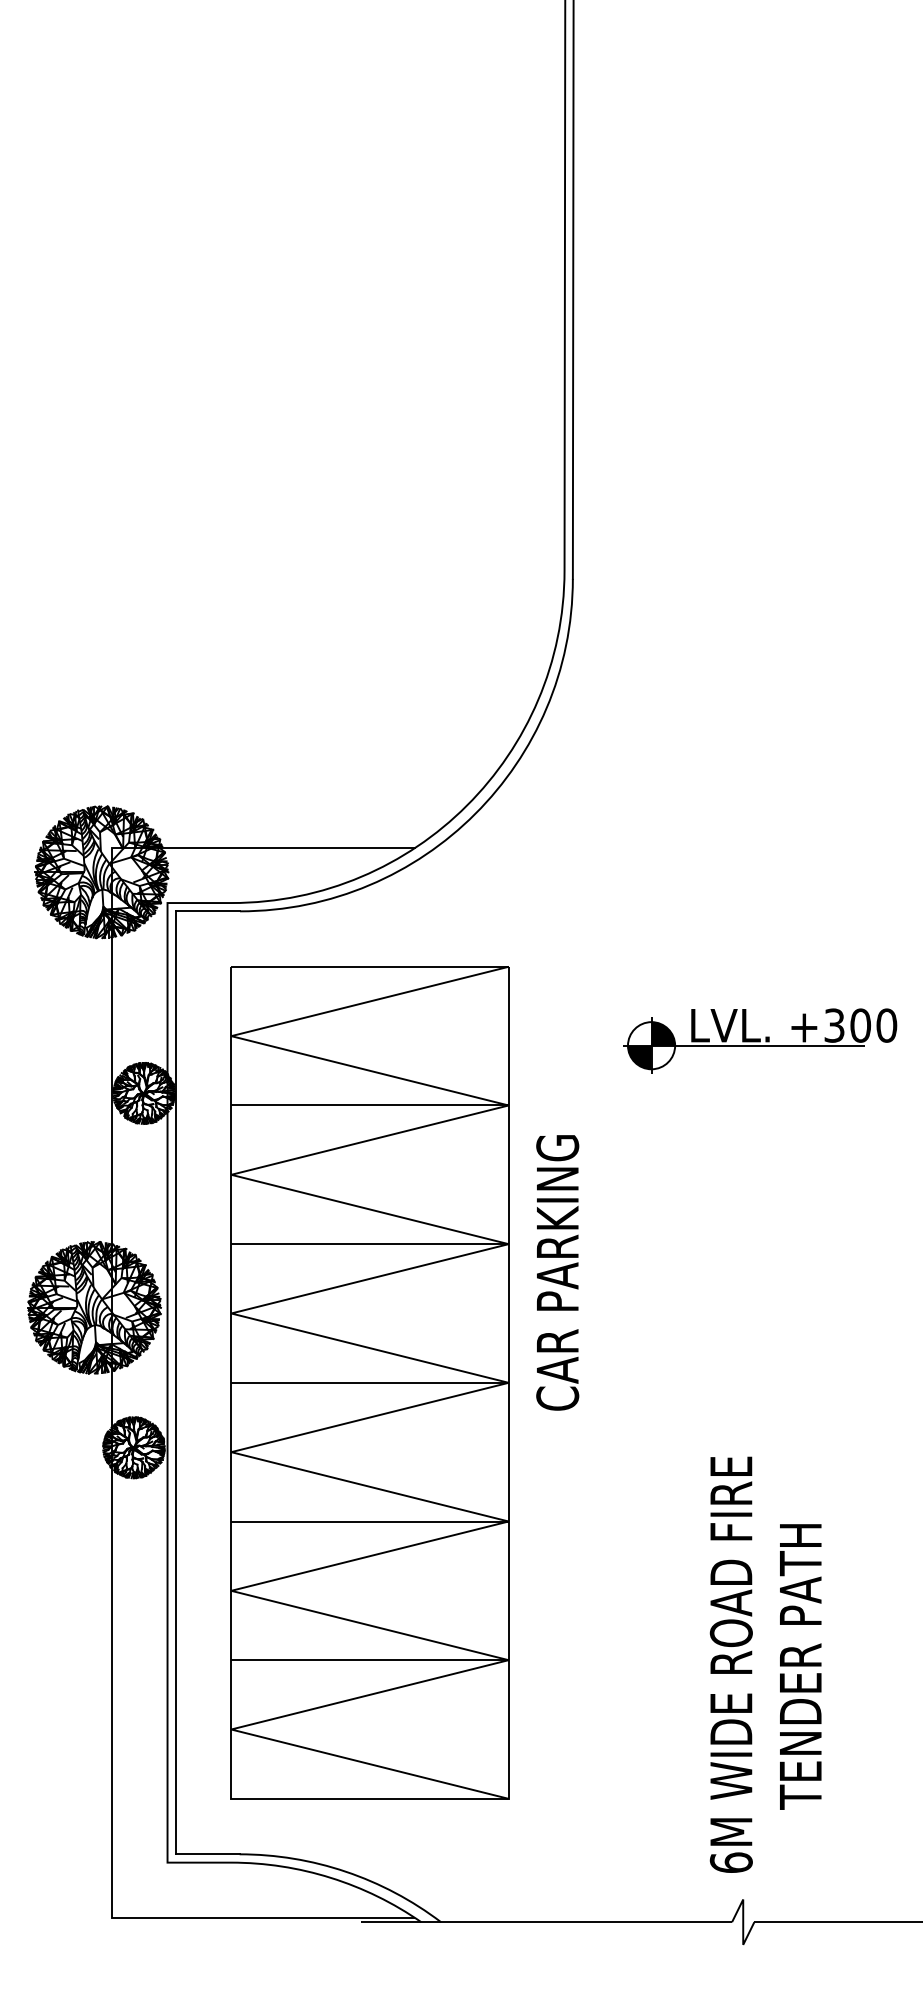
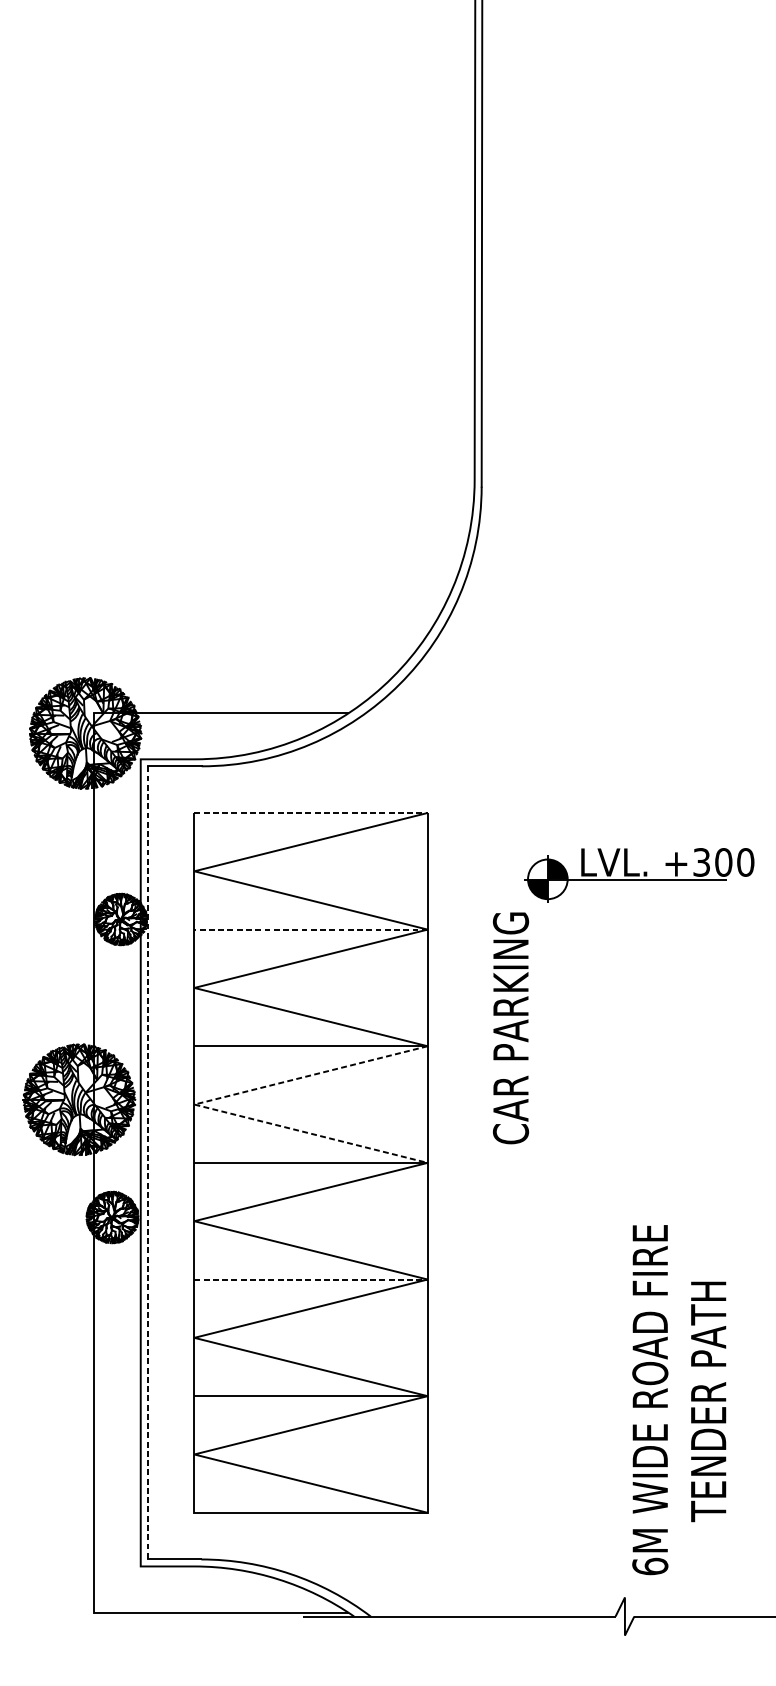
line: (369, 966) -> (310, 812), solid -> dashed
line: (369, 1105) -> (310, 929), solid -> dashed
text: (557, 1272) -> (510, 1028), moved
line: (231, 1313) -> (194, 1104), solid -> dashed
line: (175, 1383) -> (147, 1163), solid -> dashed
line: (369, 1521) -> (310, 1279), solid -> dashed
text: (765, 1664) -> (679, 1399), moved

